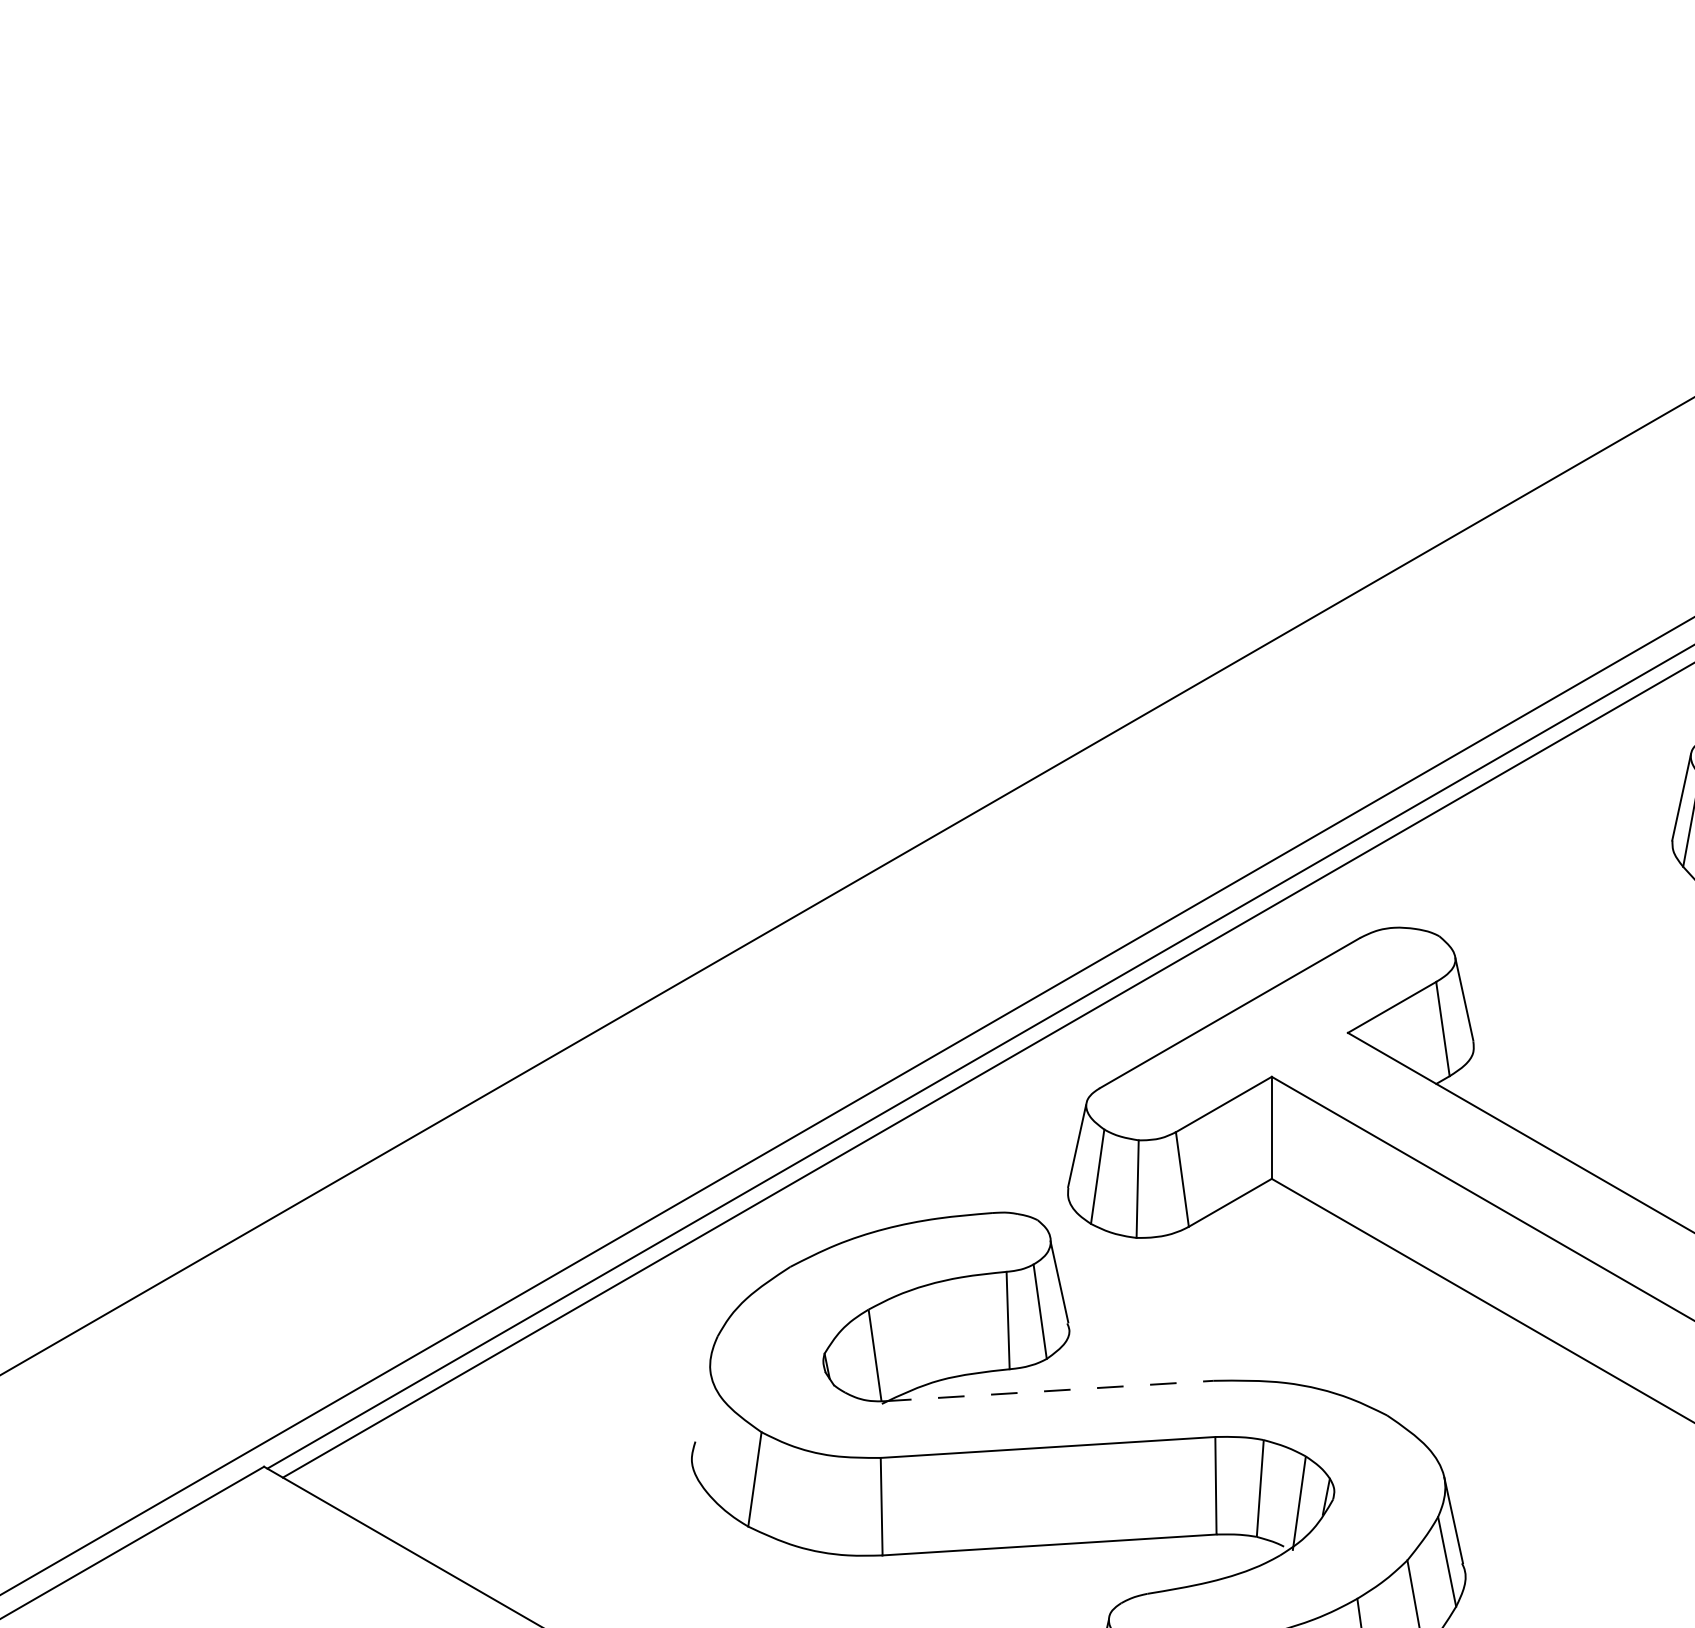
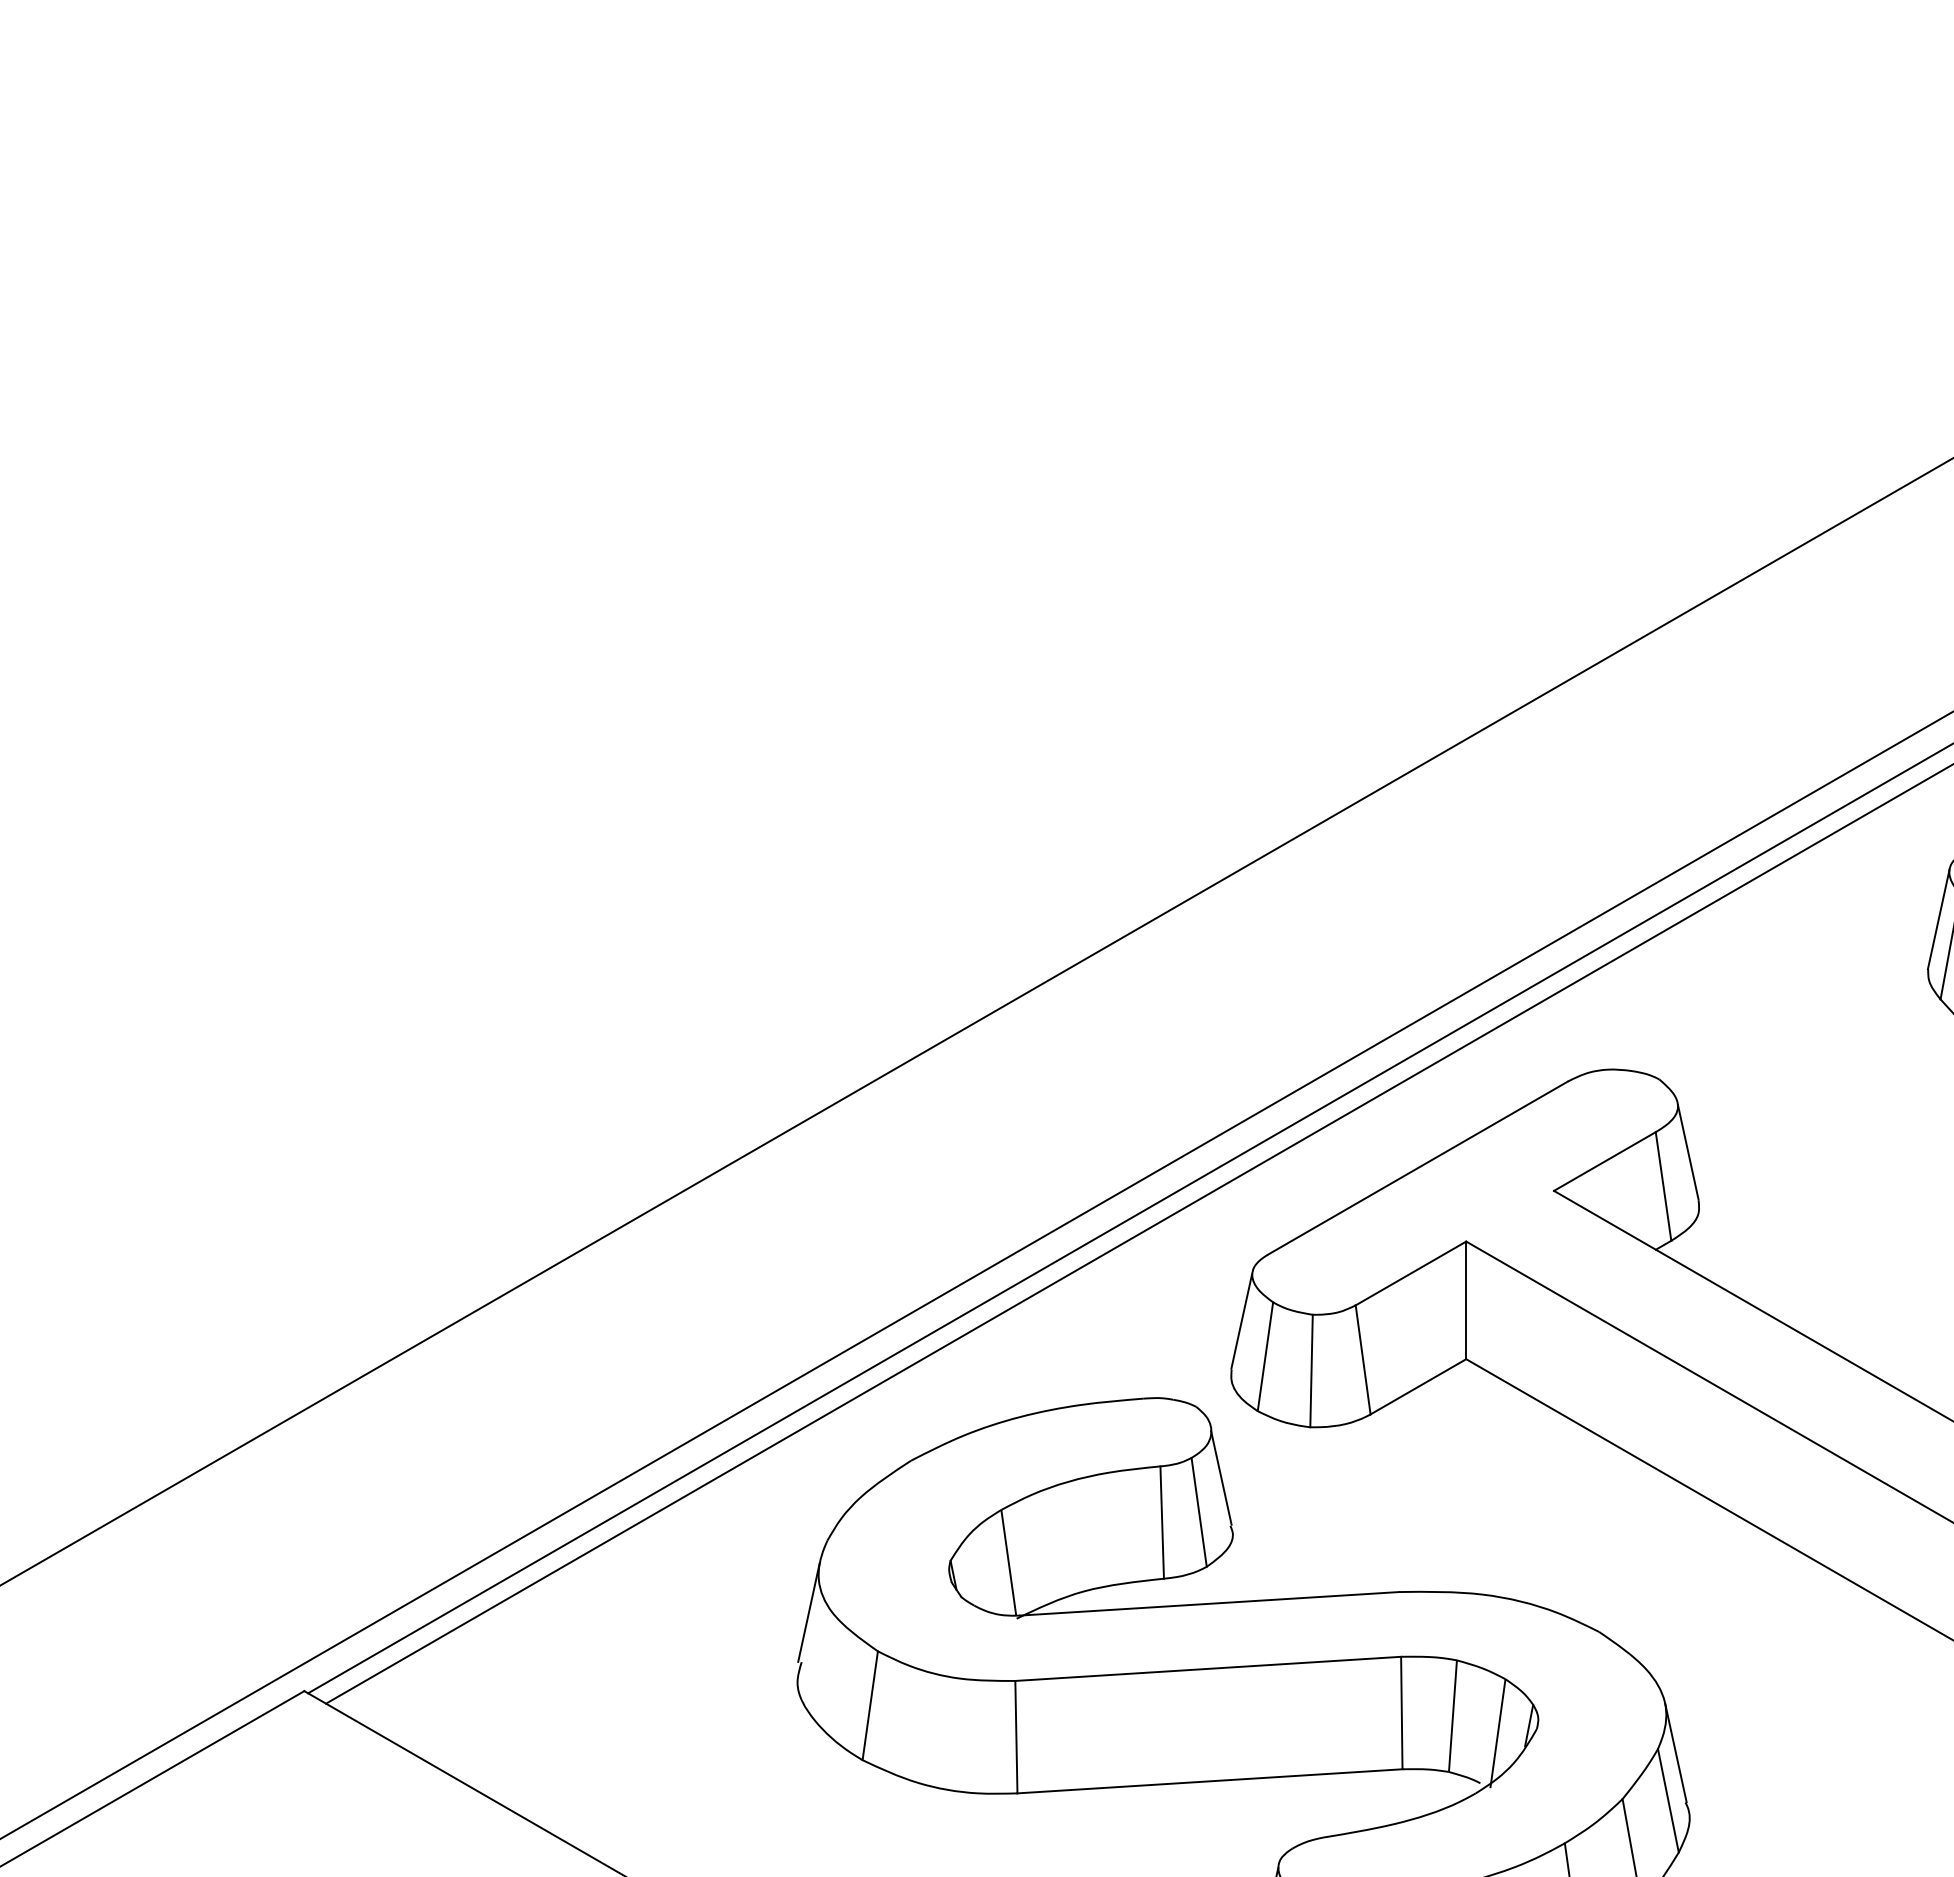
line: (1049, 1390) -> (1209, 1603), dashed -> solid
line: (701, 1398) -> (808, 1612), added

